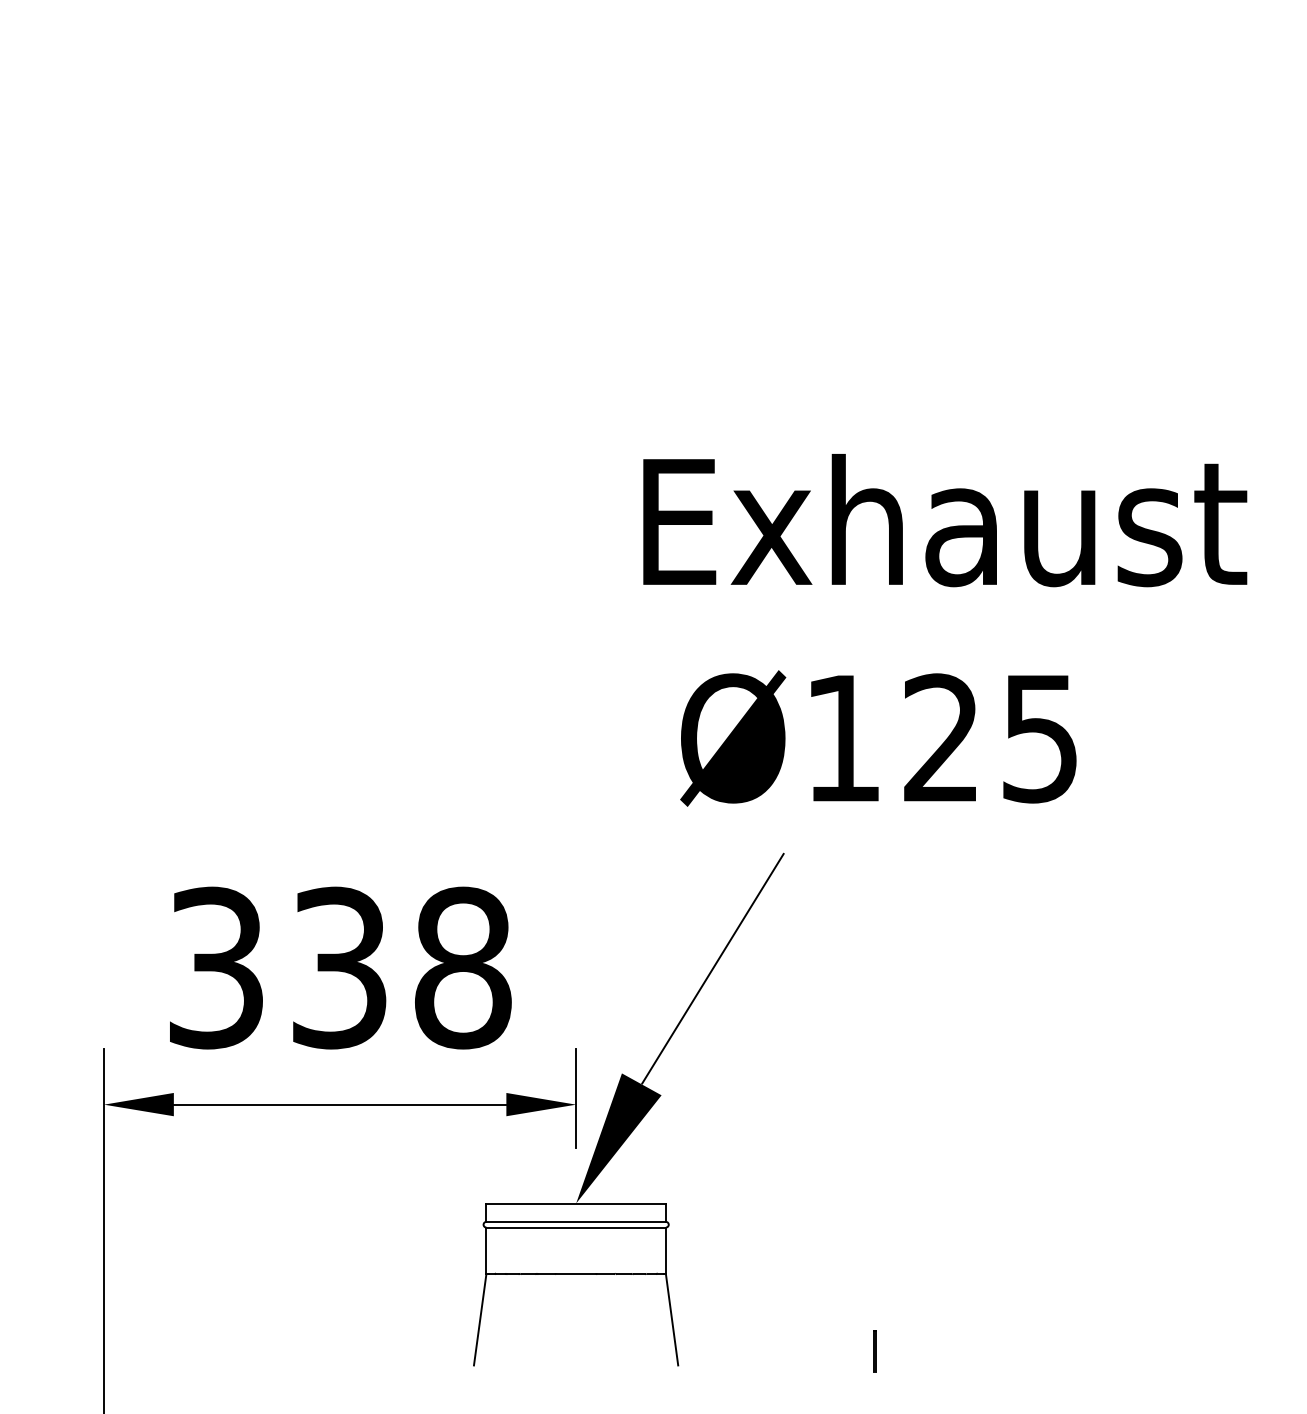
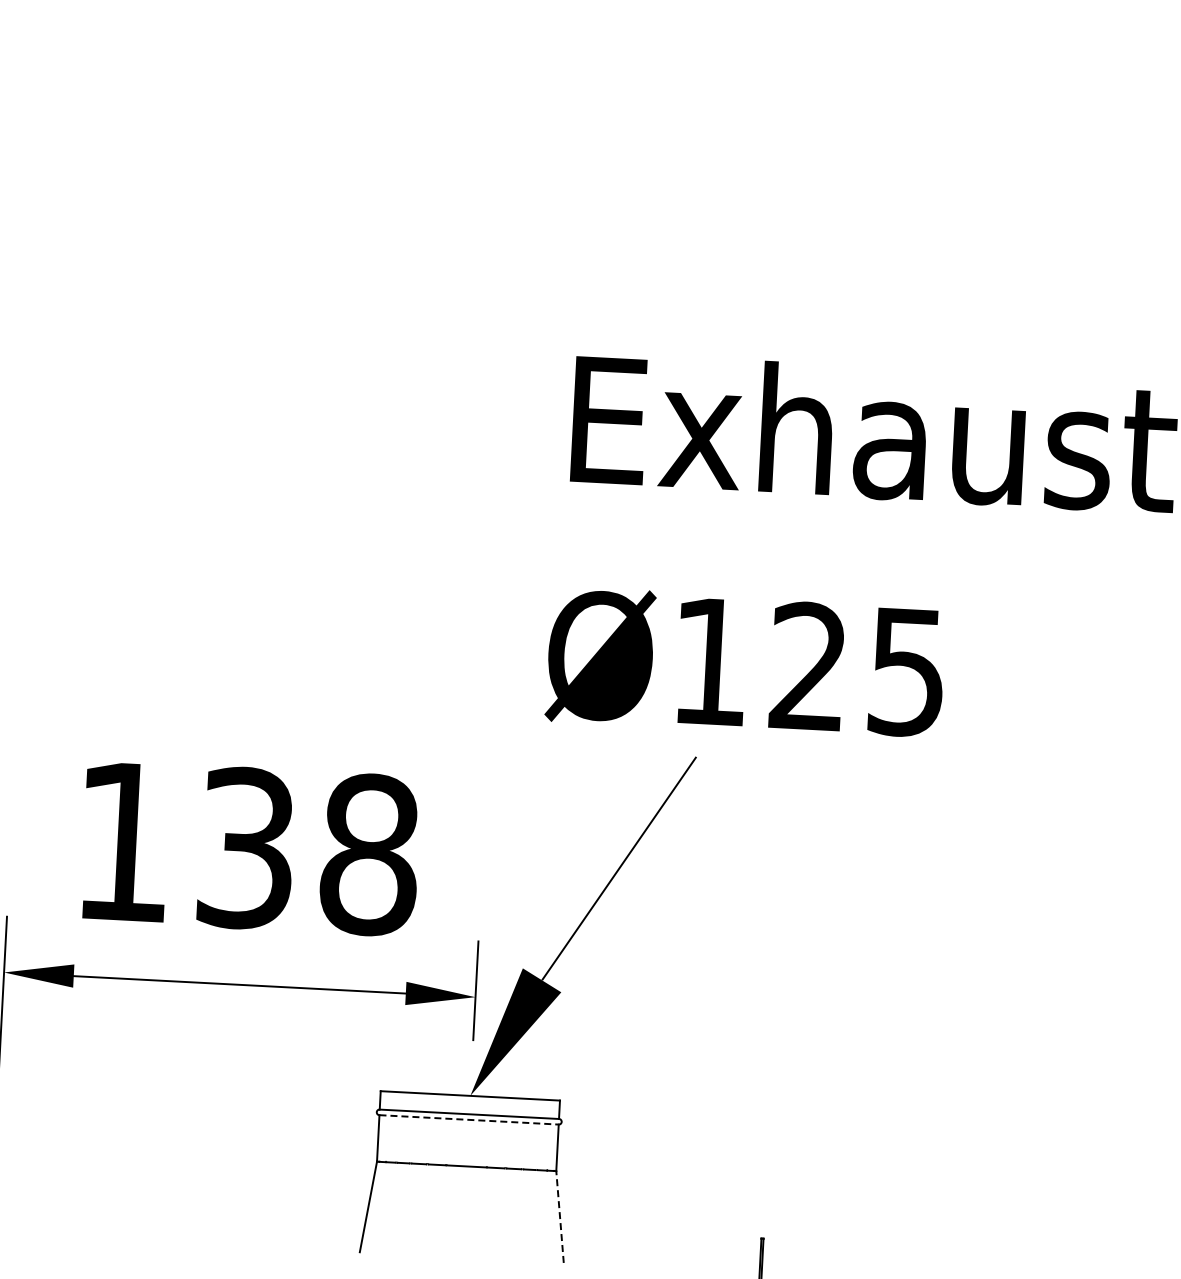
text: (878, 738) -> (745, 663), moved
text: (216, 967) -> (123, 841), 338 -> 138
line: (576, 1227) -> (469, 1119), solid -> dashed
line: (672, 1319) -> (560, 1216), solid -> dashed

